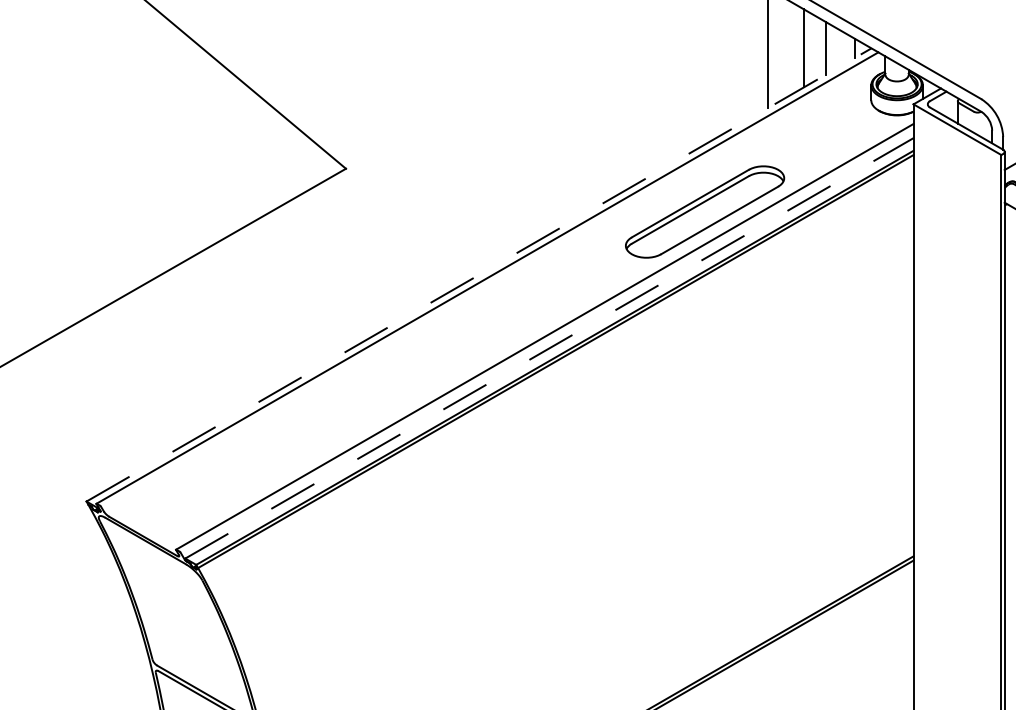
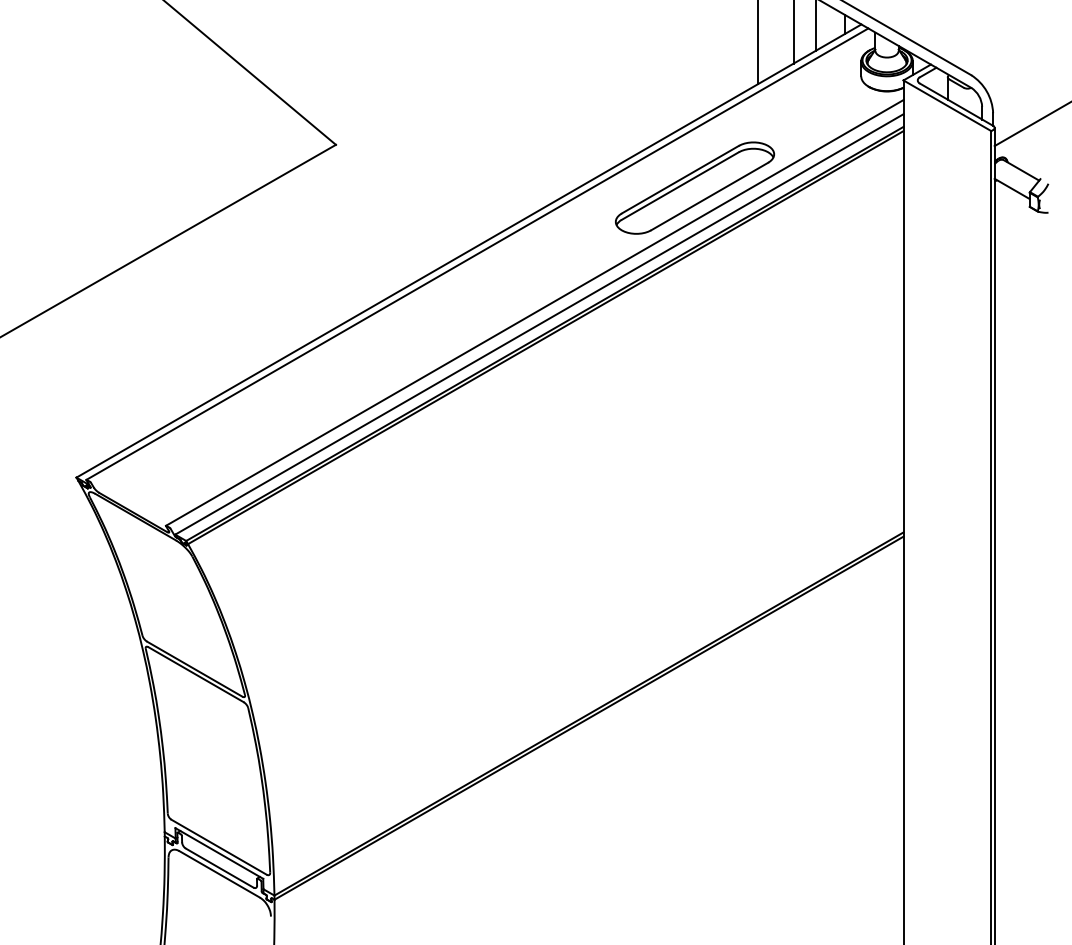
line: (479, 274) -> (469, 250), dashed -> solid
line: (549, 348) -> (539, 324), dashed -> solid

